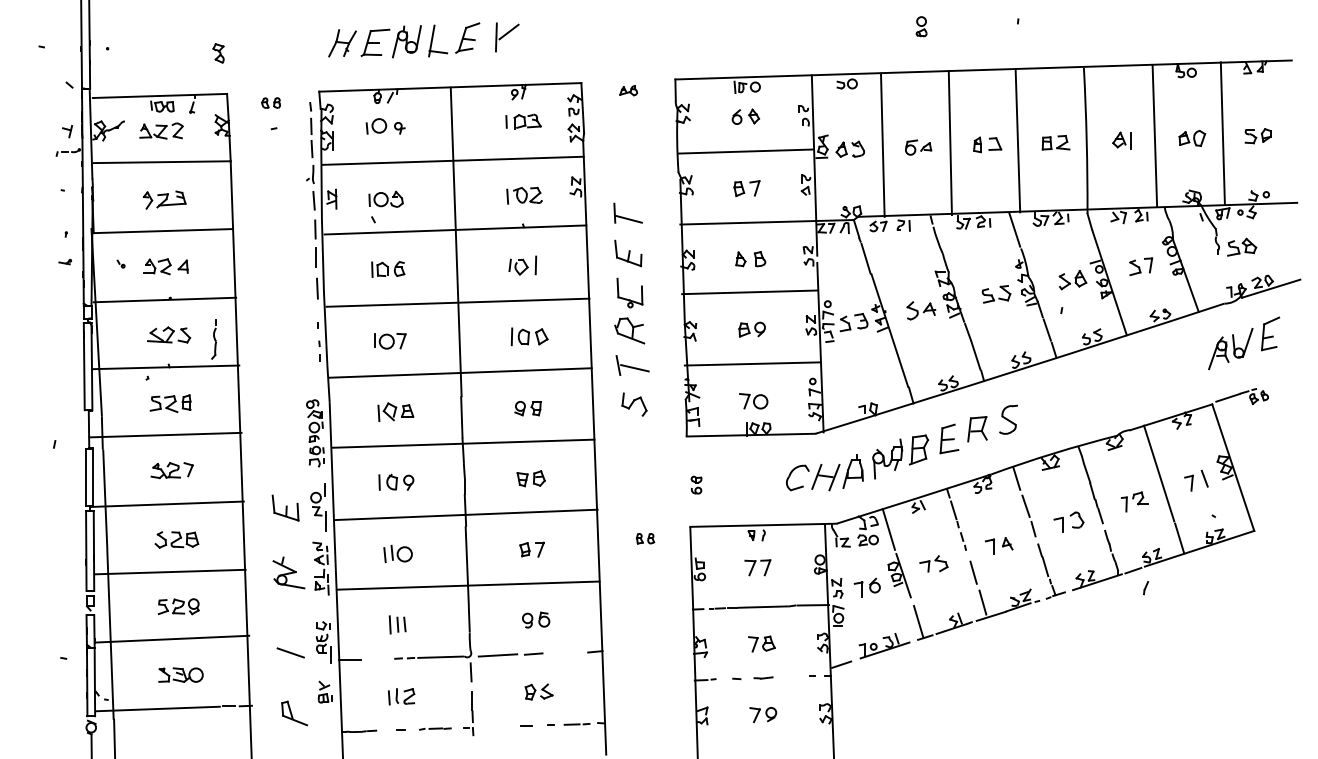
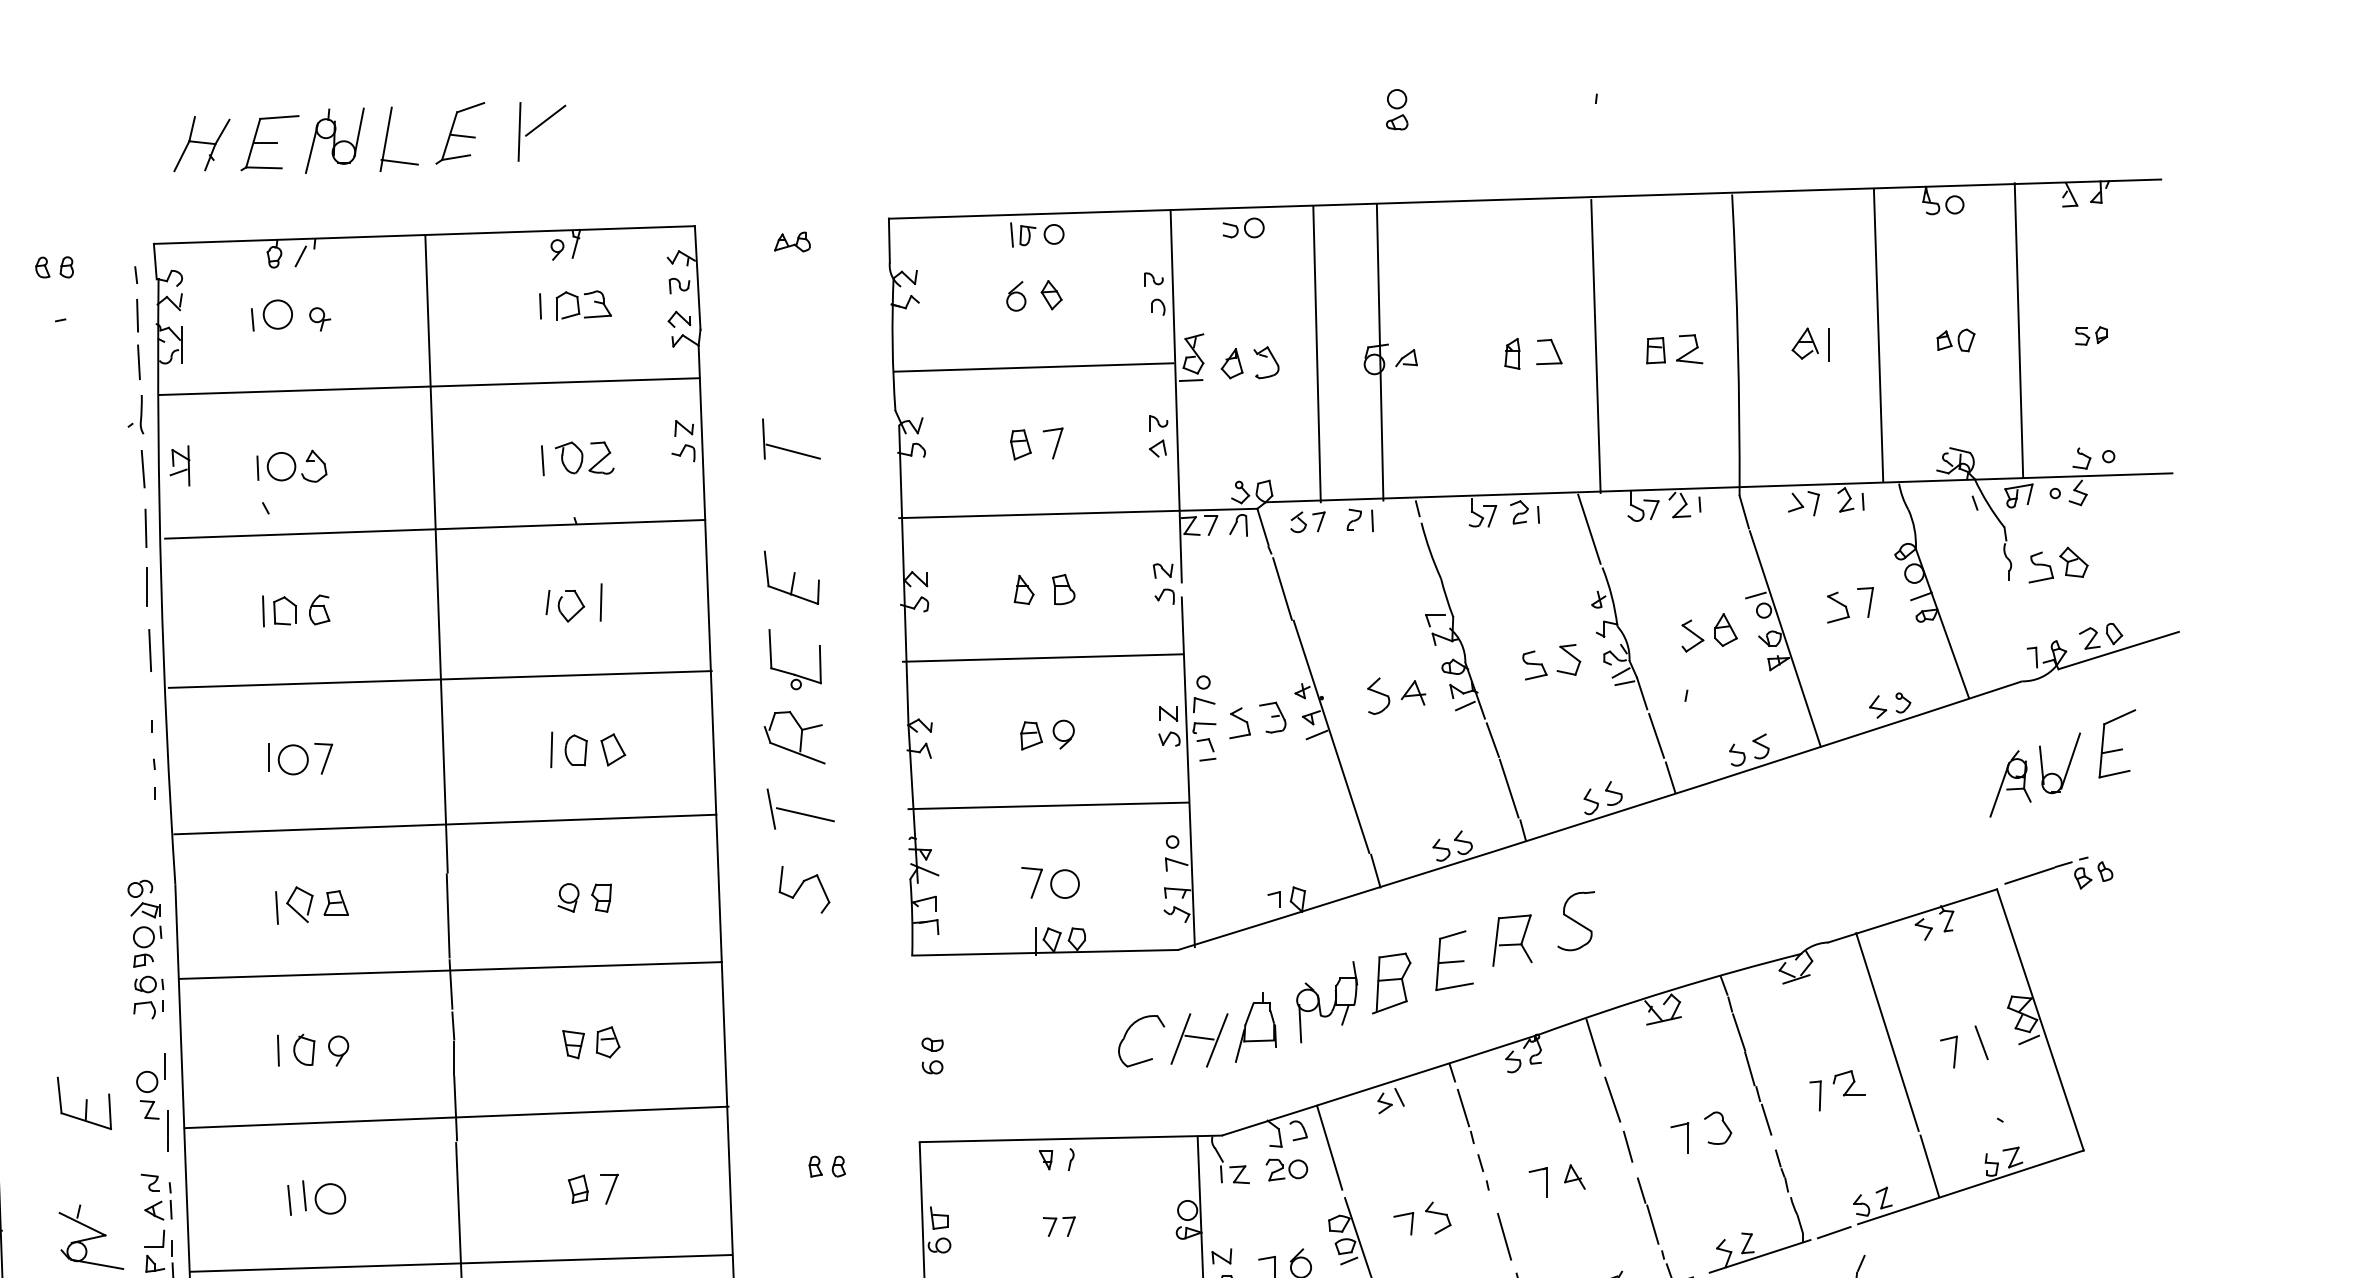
part: (1257, 136) -> (2090, 336), size x0.6
part: (1192, 138) -> (1956, 340), size x0.7
line: (949, 143) -> (1378, 352), moved
part: (627, 212) -> (790, 437), moved
part: (757, 567) -> (1058, 1225), size x0.6

